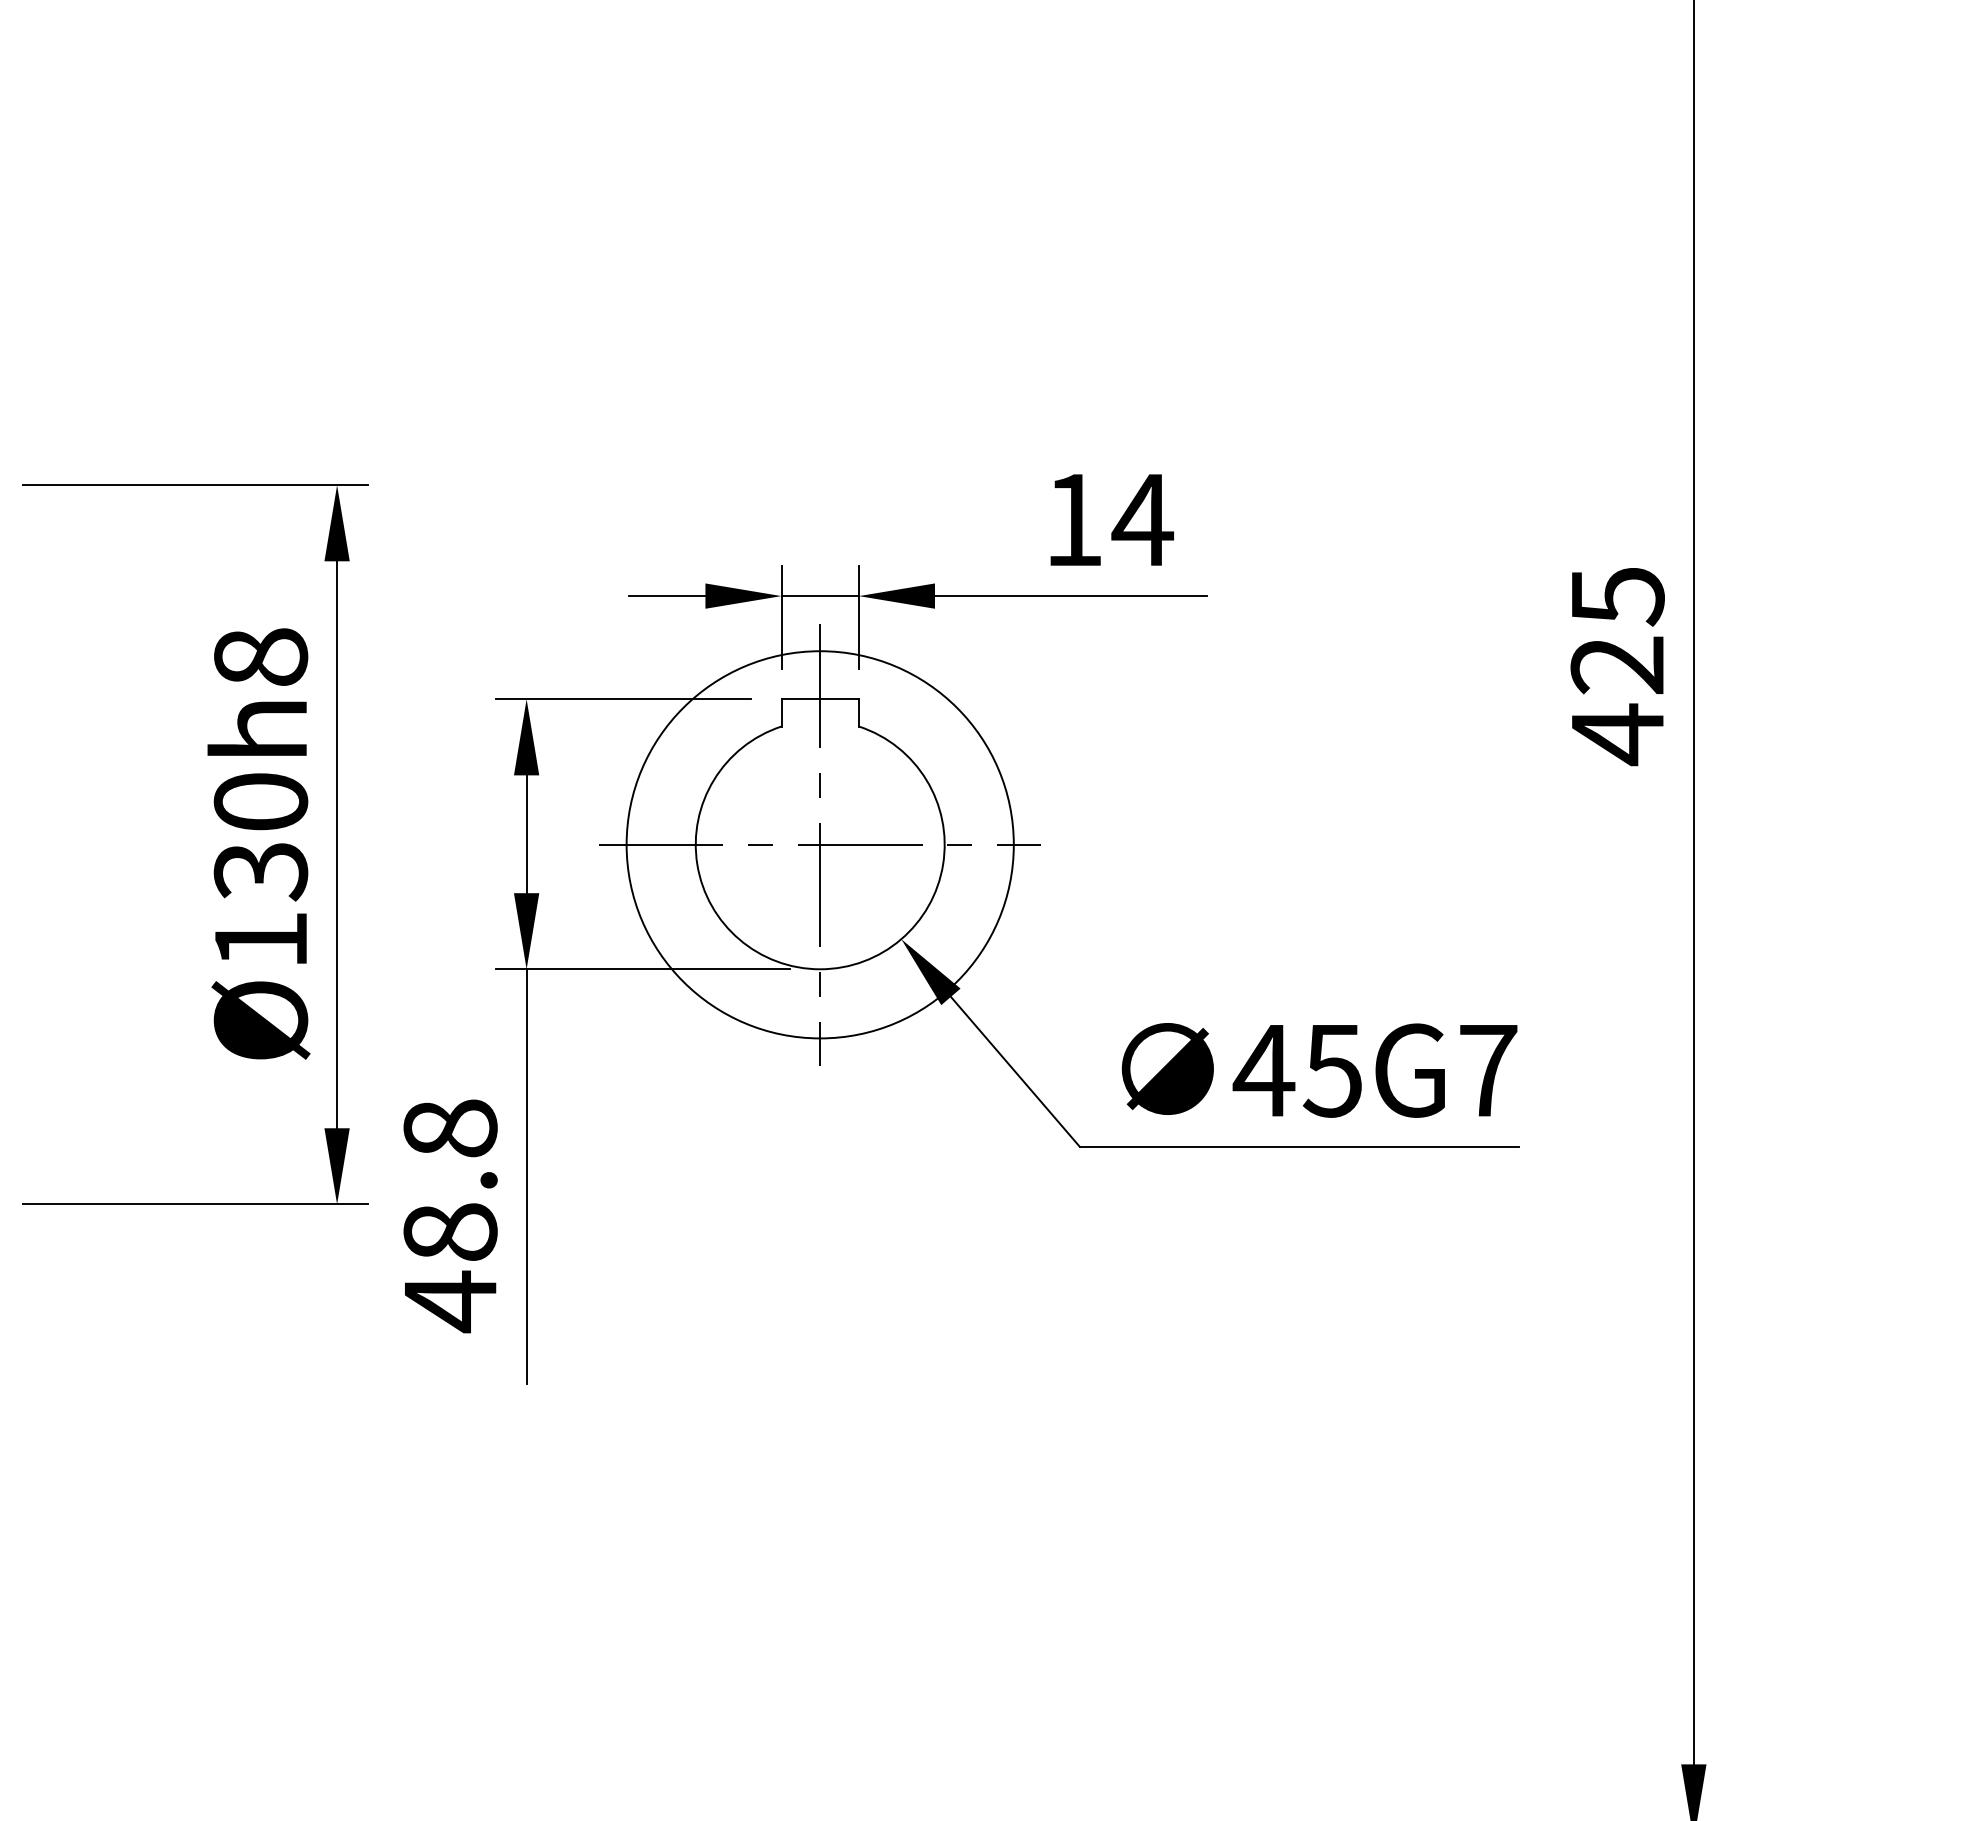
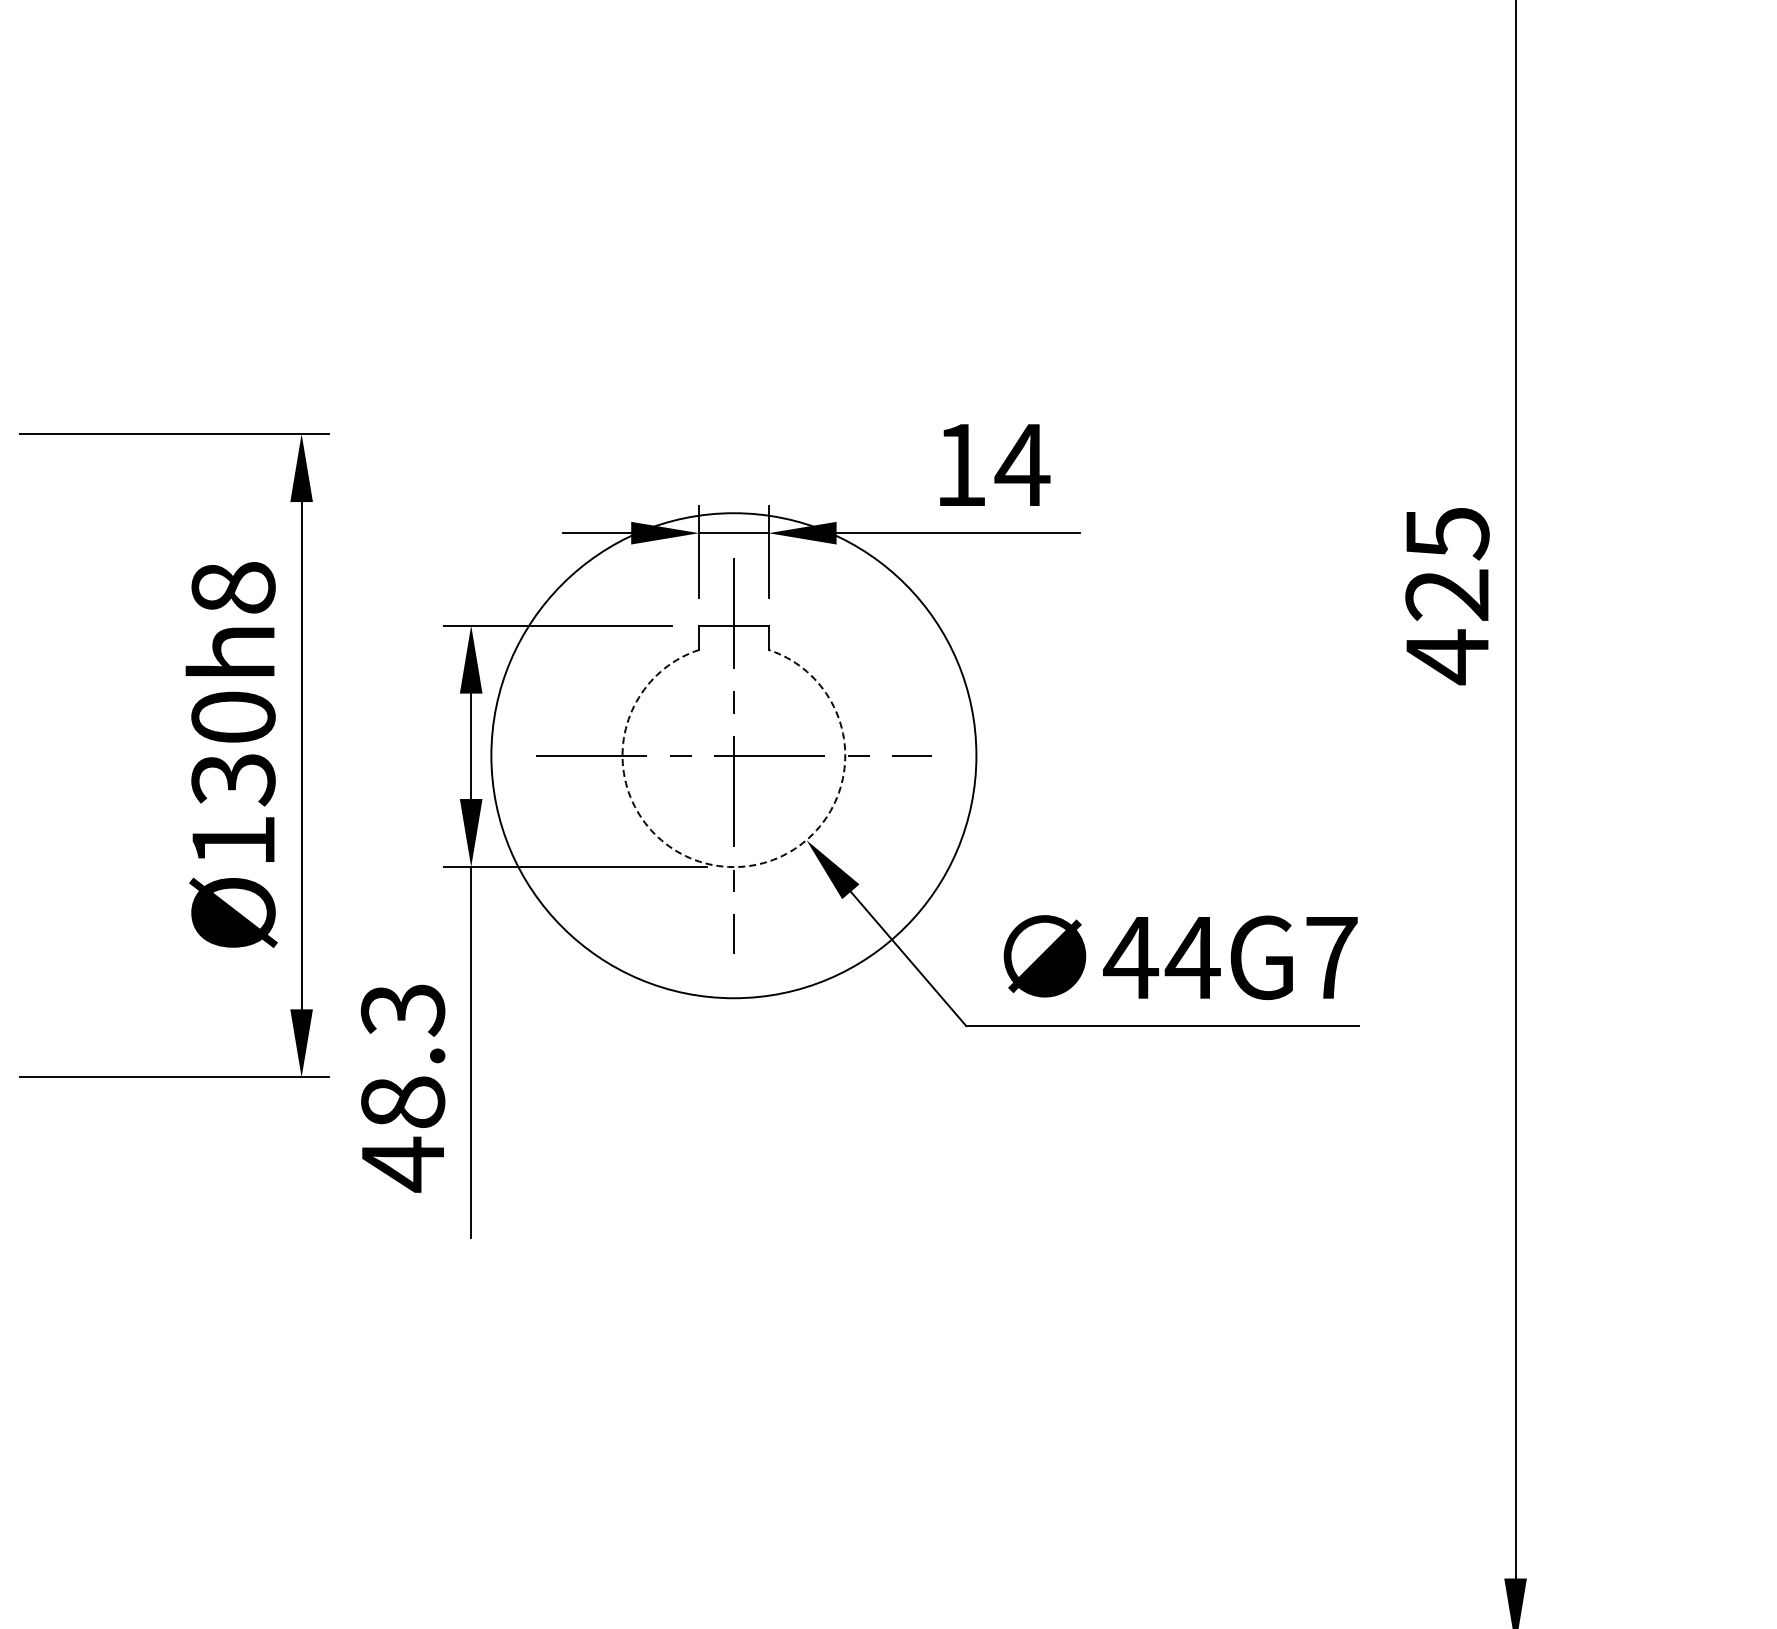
circle: (819, 844) -> (733, 755), size x1.4
arc: (819, 969) -> (733, 867), solid -> dashed
text: (1332, 1071) -> (1192, 958), 45G7 -> 44G7
text: (449, 1128) -> (402, 1009), 48.8 -> 48.3

